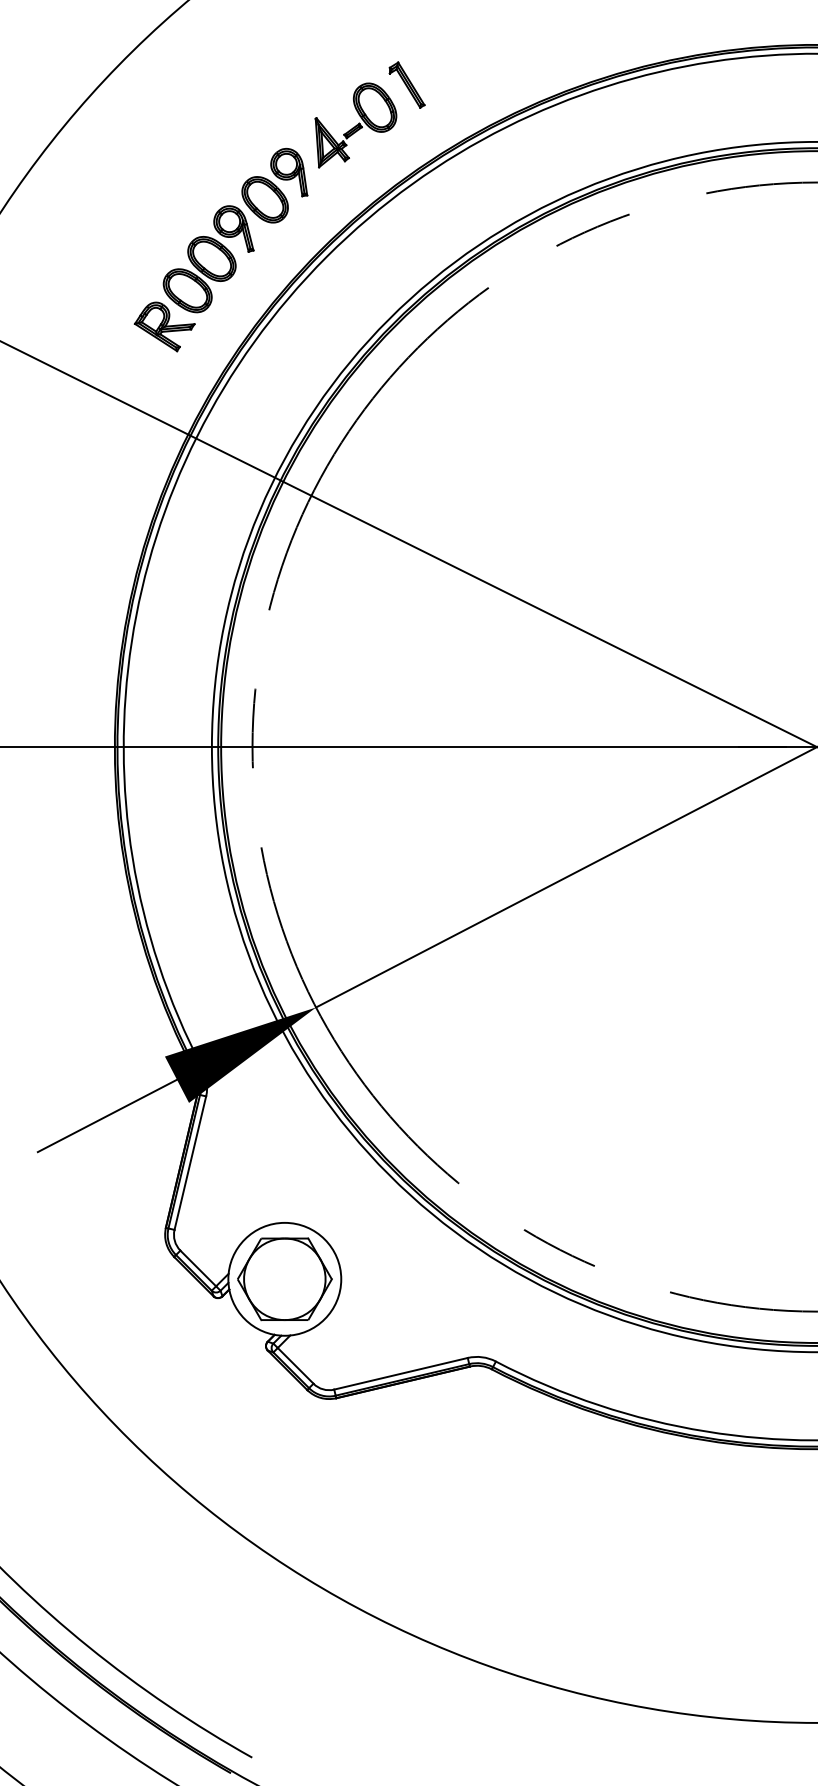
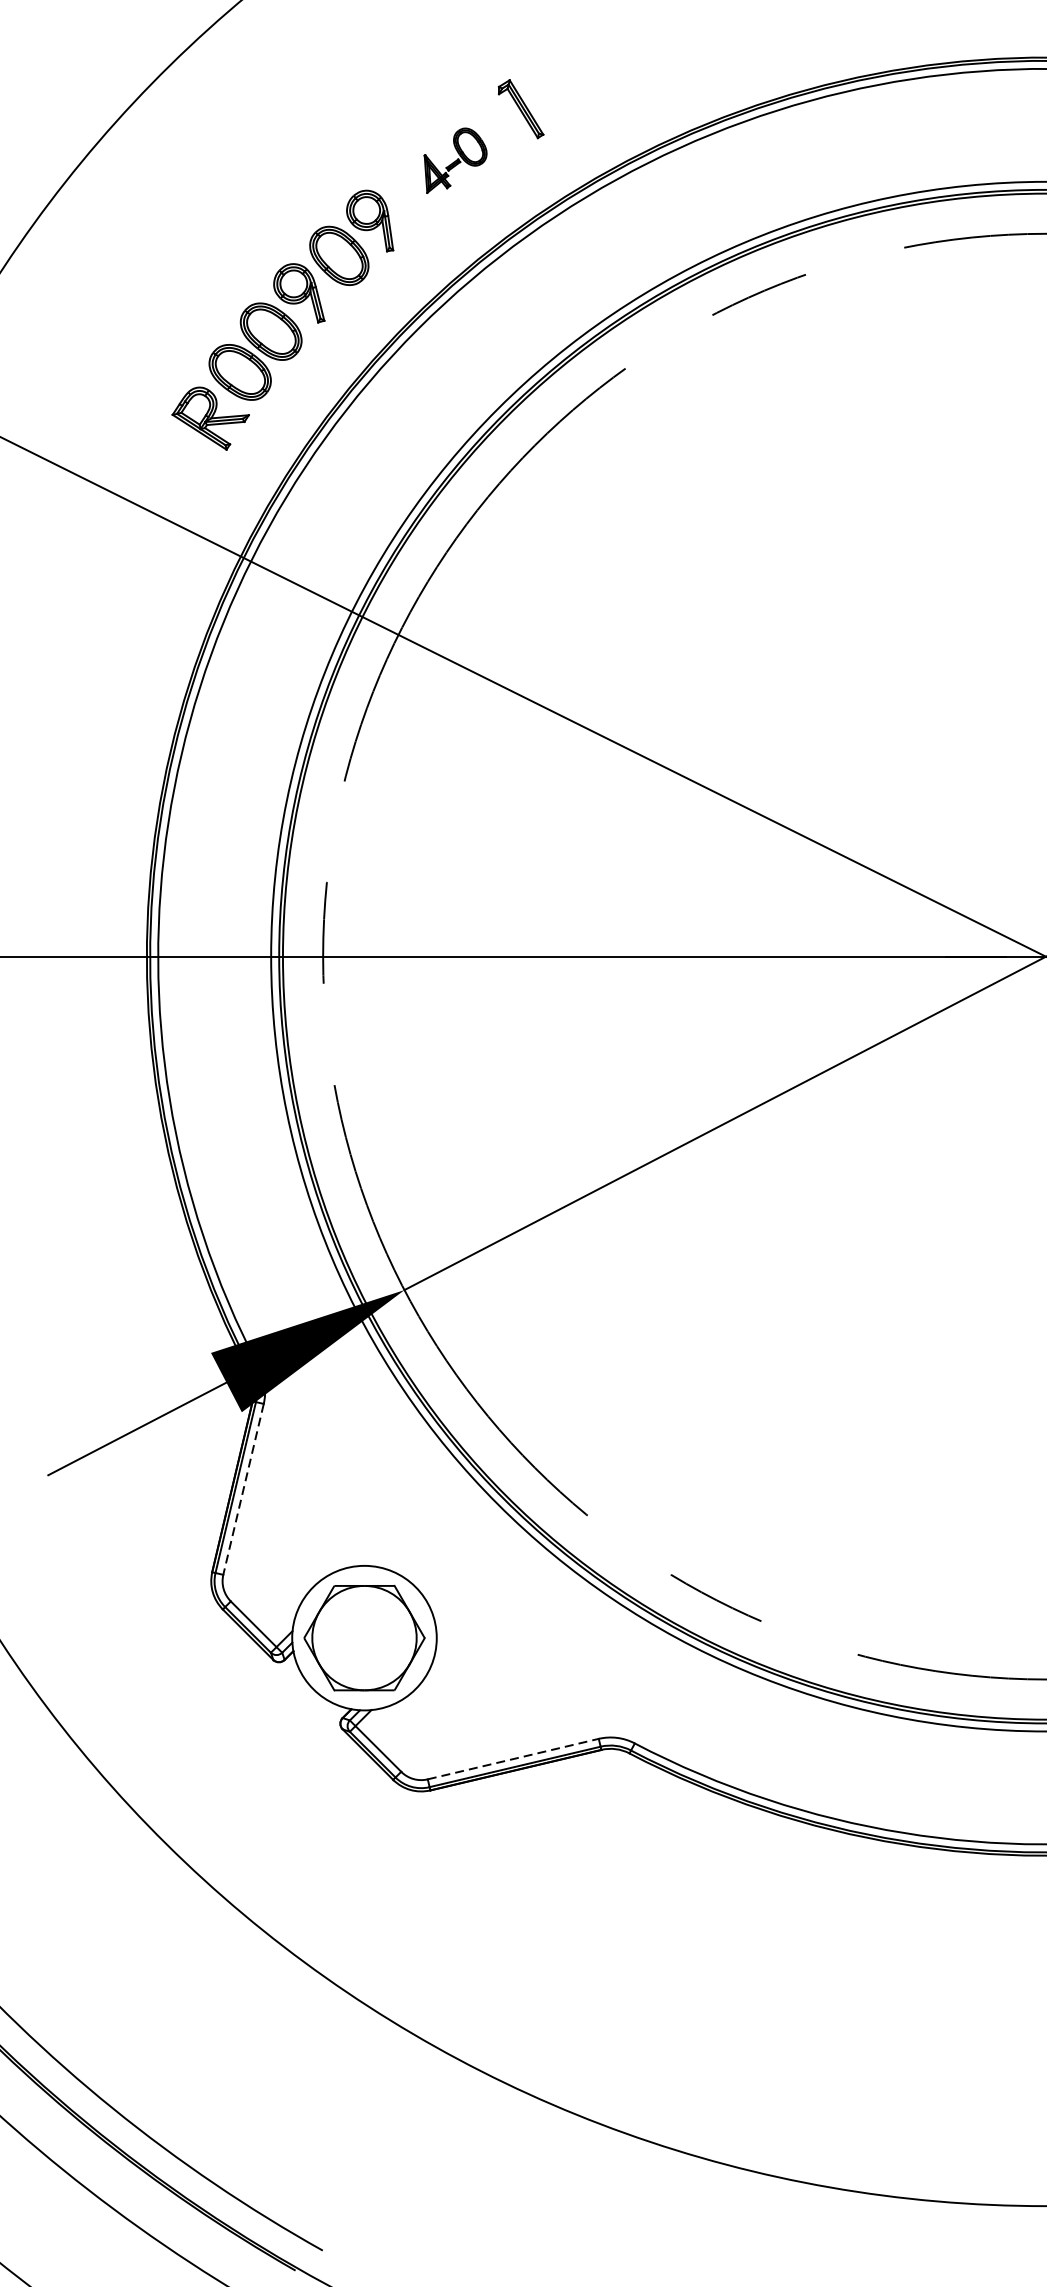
part: (355, 125) -> (454, 160), size x0.6
line: (190, 1163) -> (243, 1489), solid -> dashed
line: (401, 1373) -> (513, 1758), solid -> dashed

